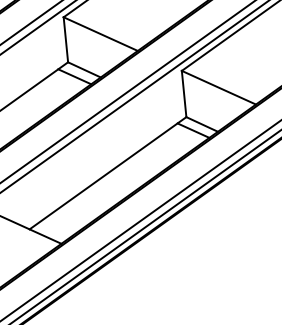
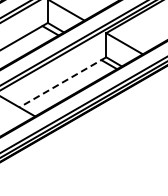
line: (107, 173) -> (62, 82), solid -> dashed

